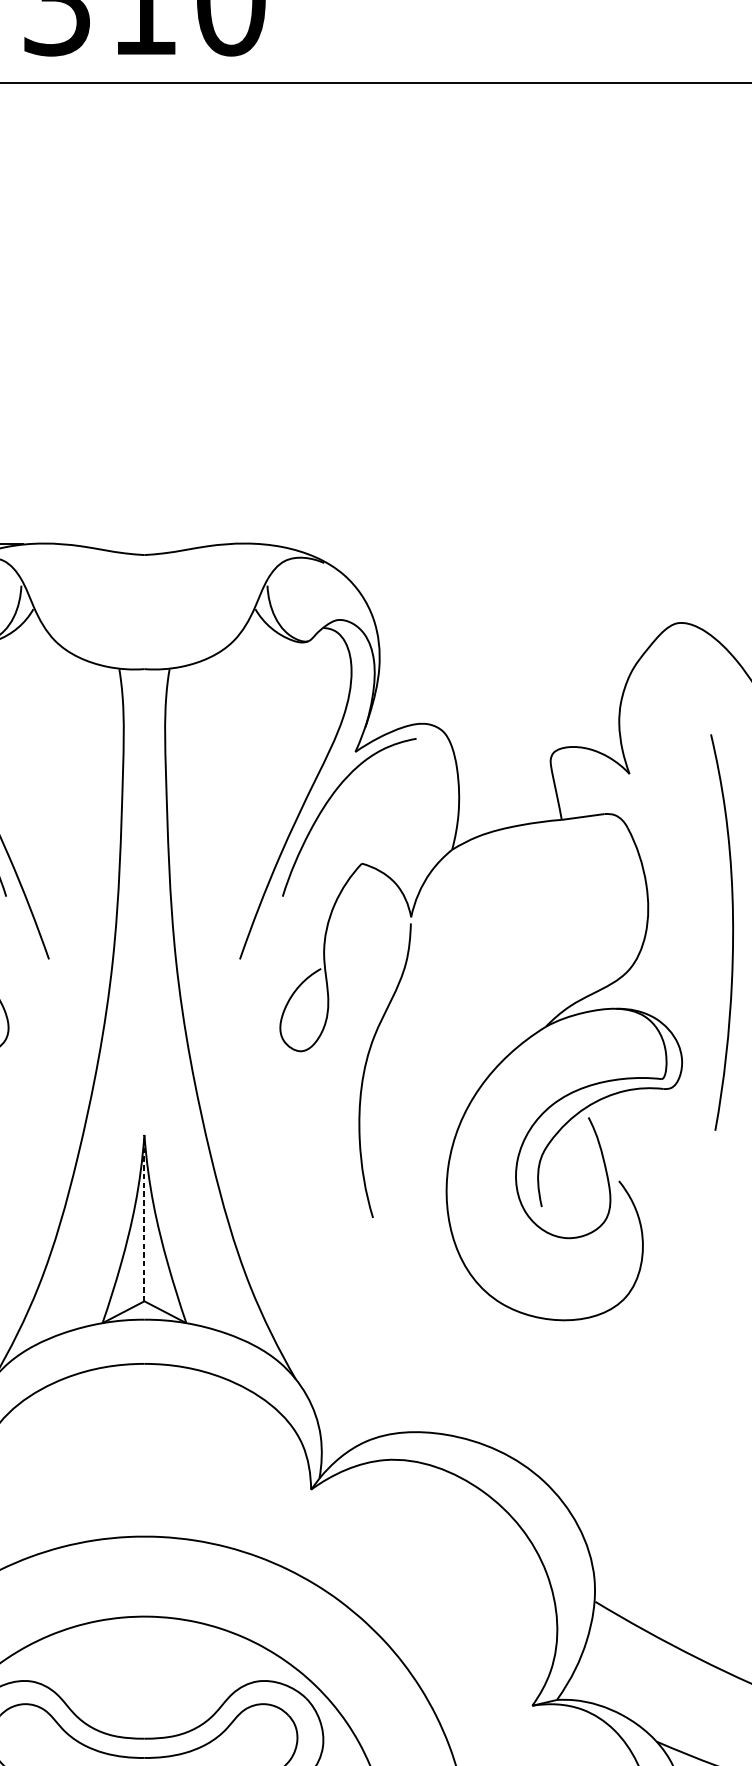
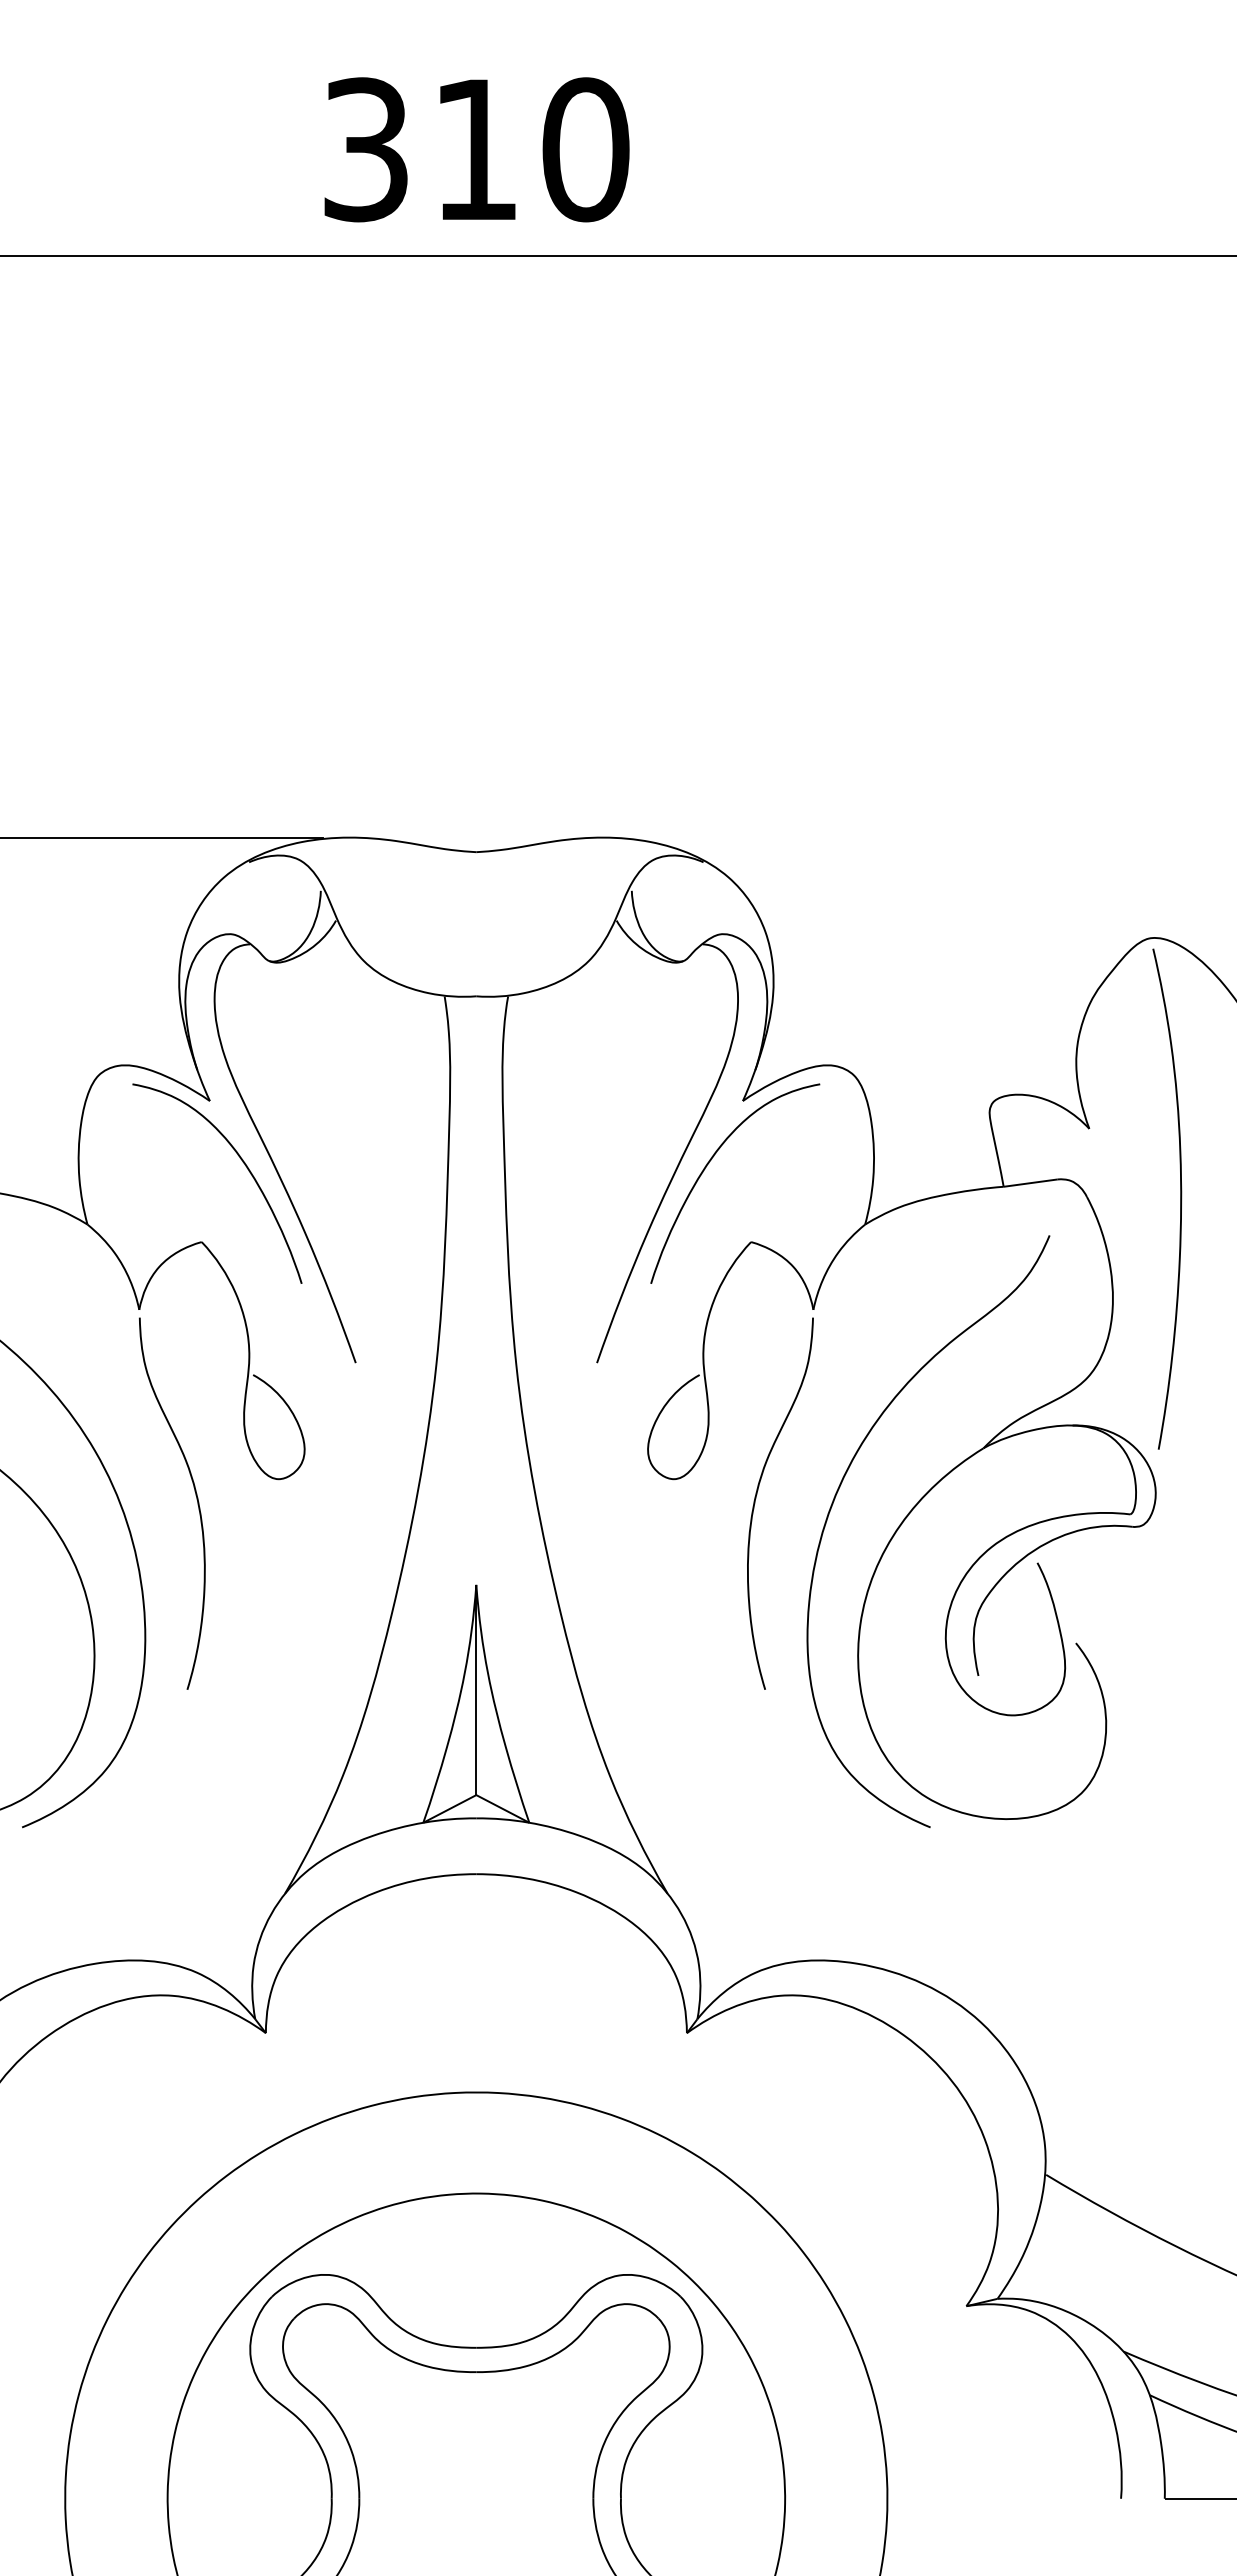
curve: (732, 932) -> (1180, 1198), moved
curve: (432, 1057) -> (840, 1487), added
line: (144, 1217) -> (476, 1689), dashed -> solid

